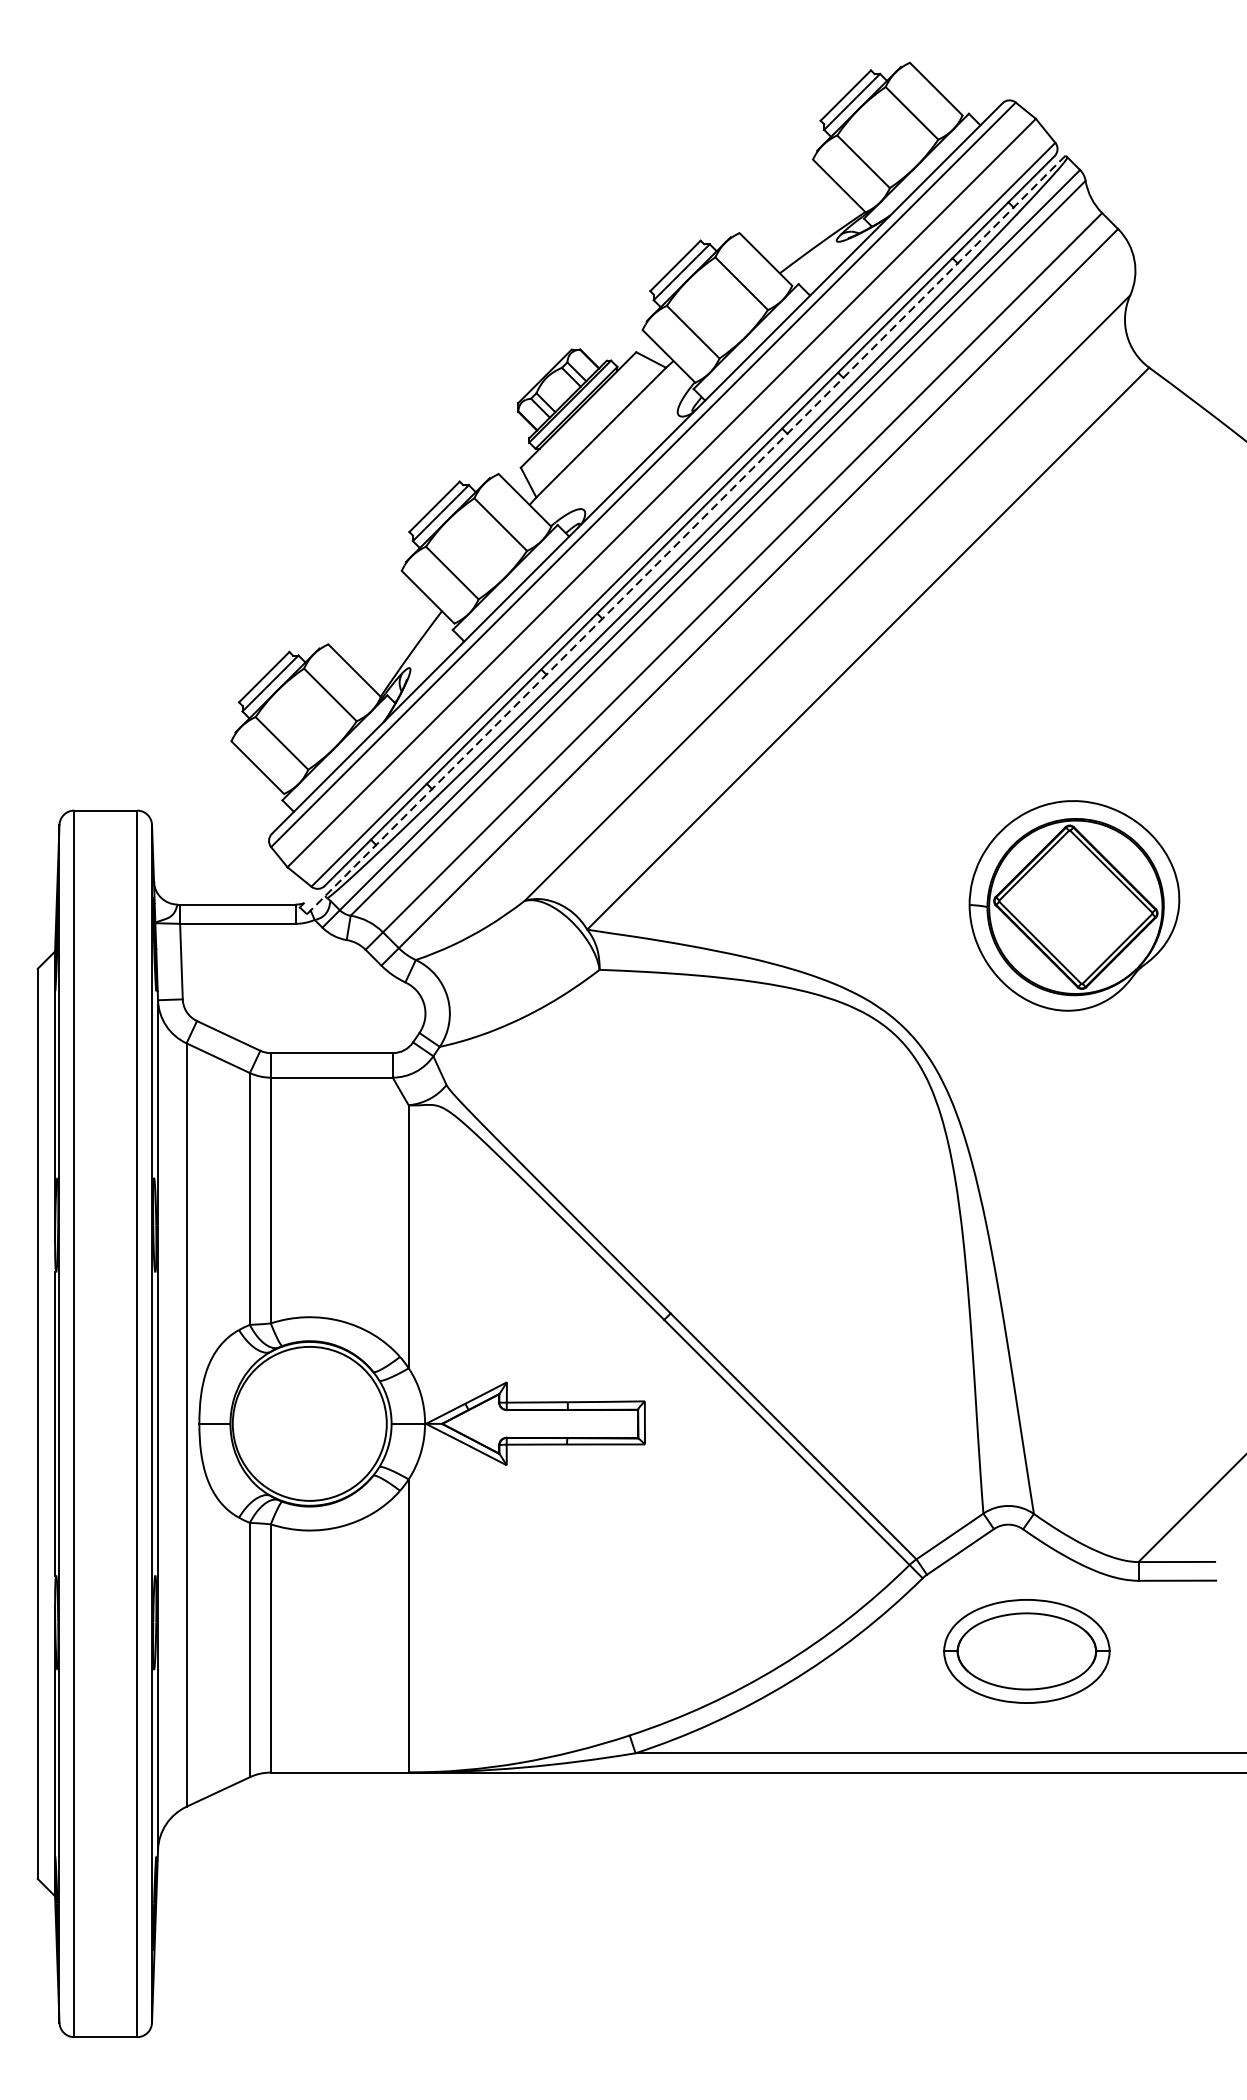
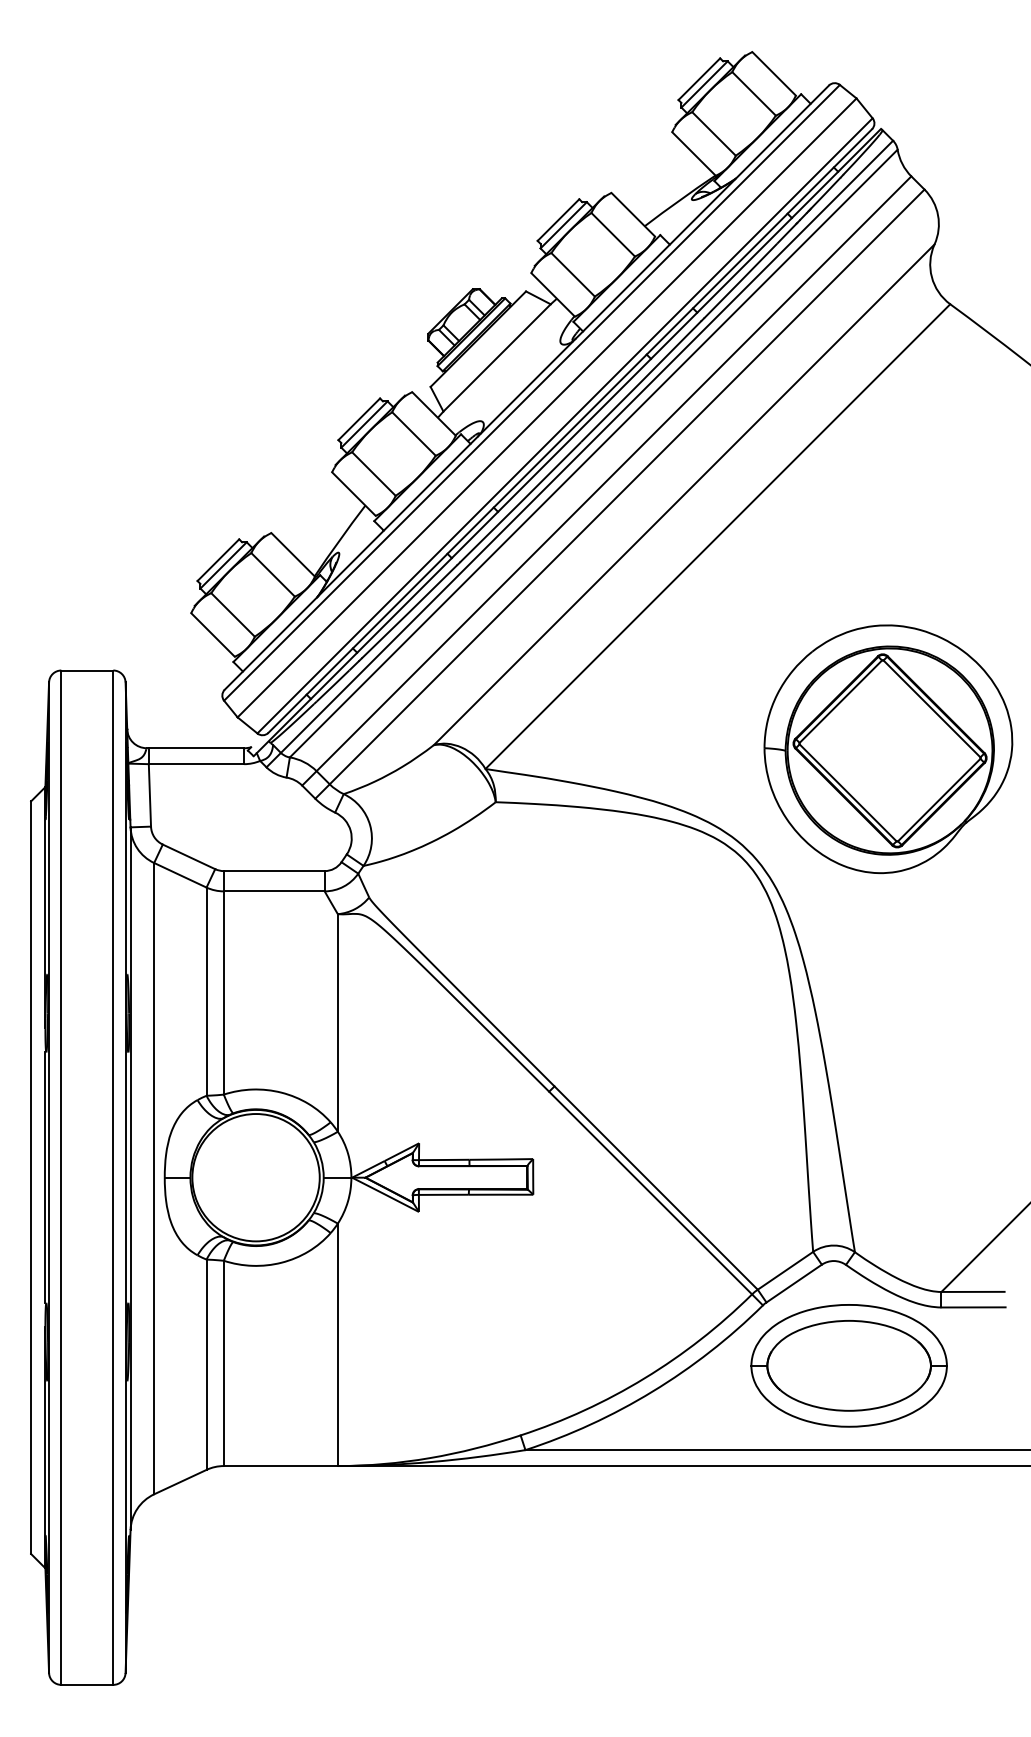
line: (686, 534) -> (567, 442), dashed -> solid
part: (1074, 906) -> (888, 749), size x1.43
part: (1026, 1650) -> (848, 1365), size x1.43

